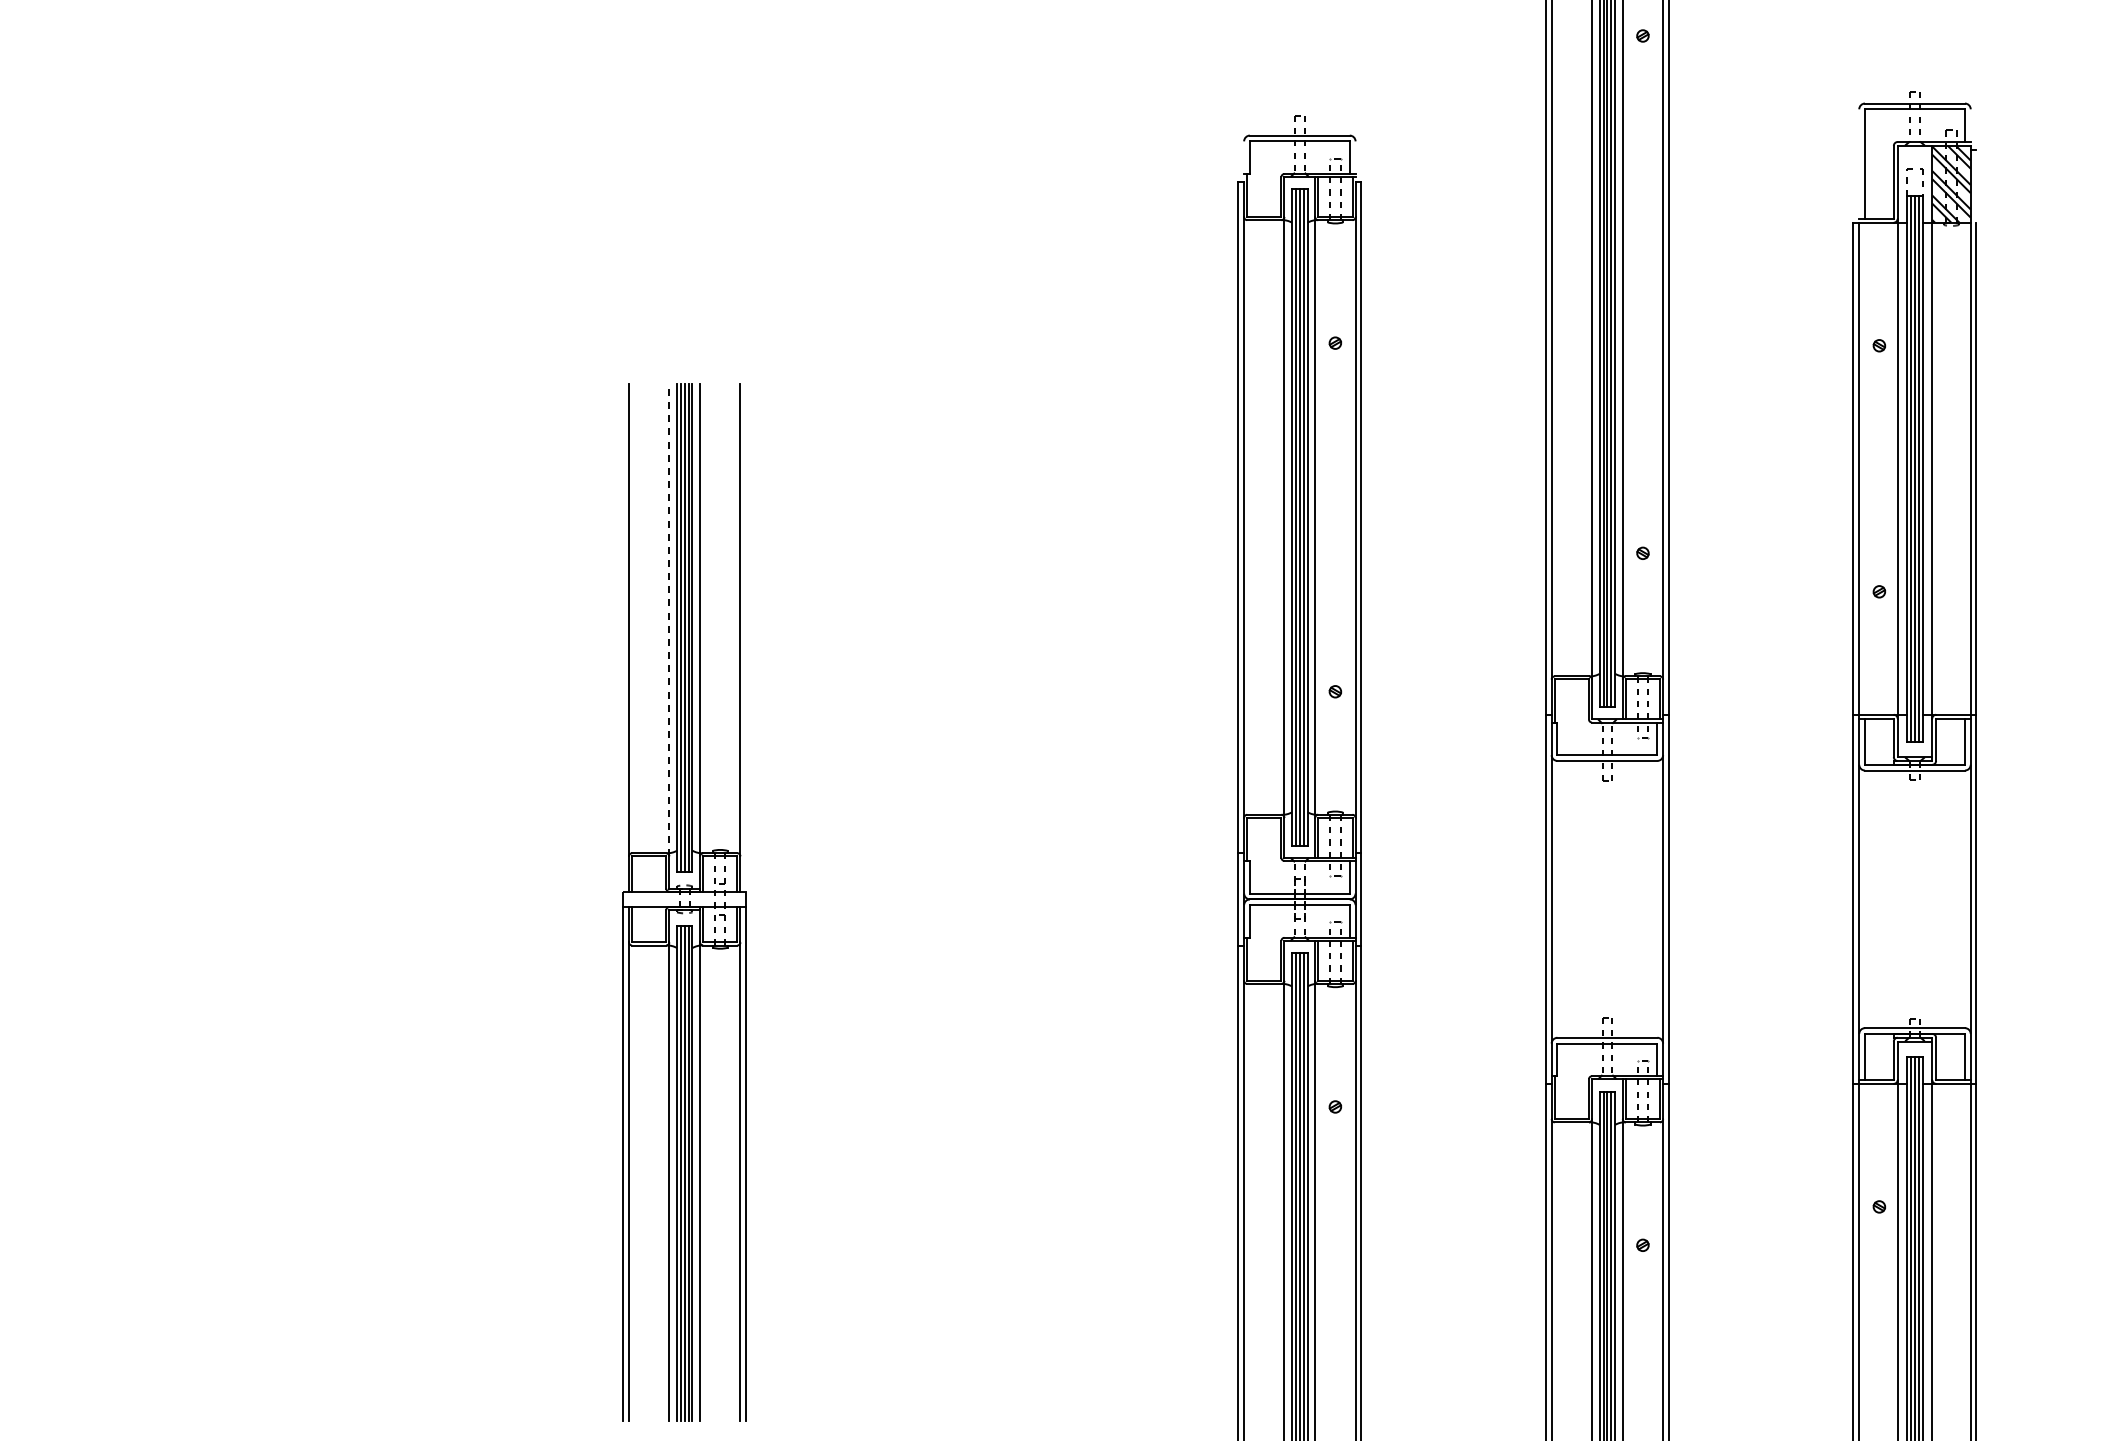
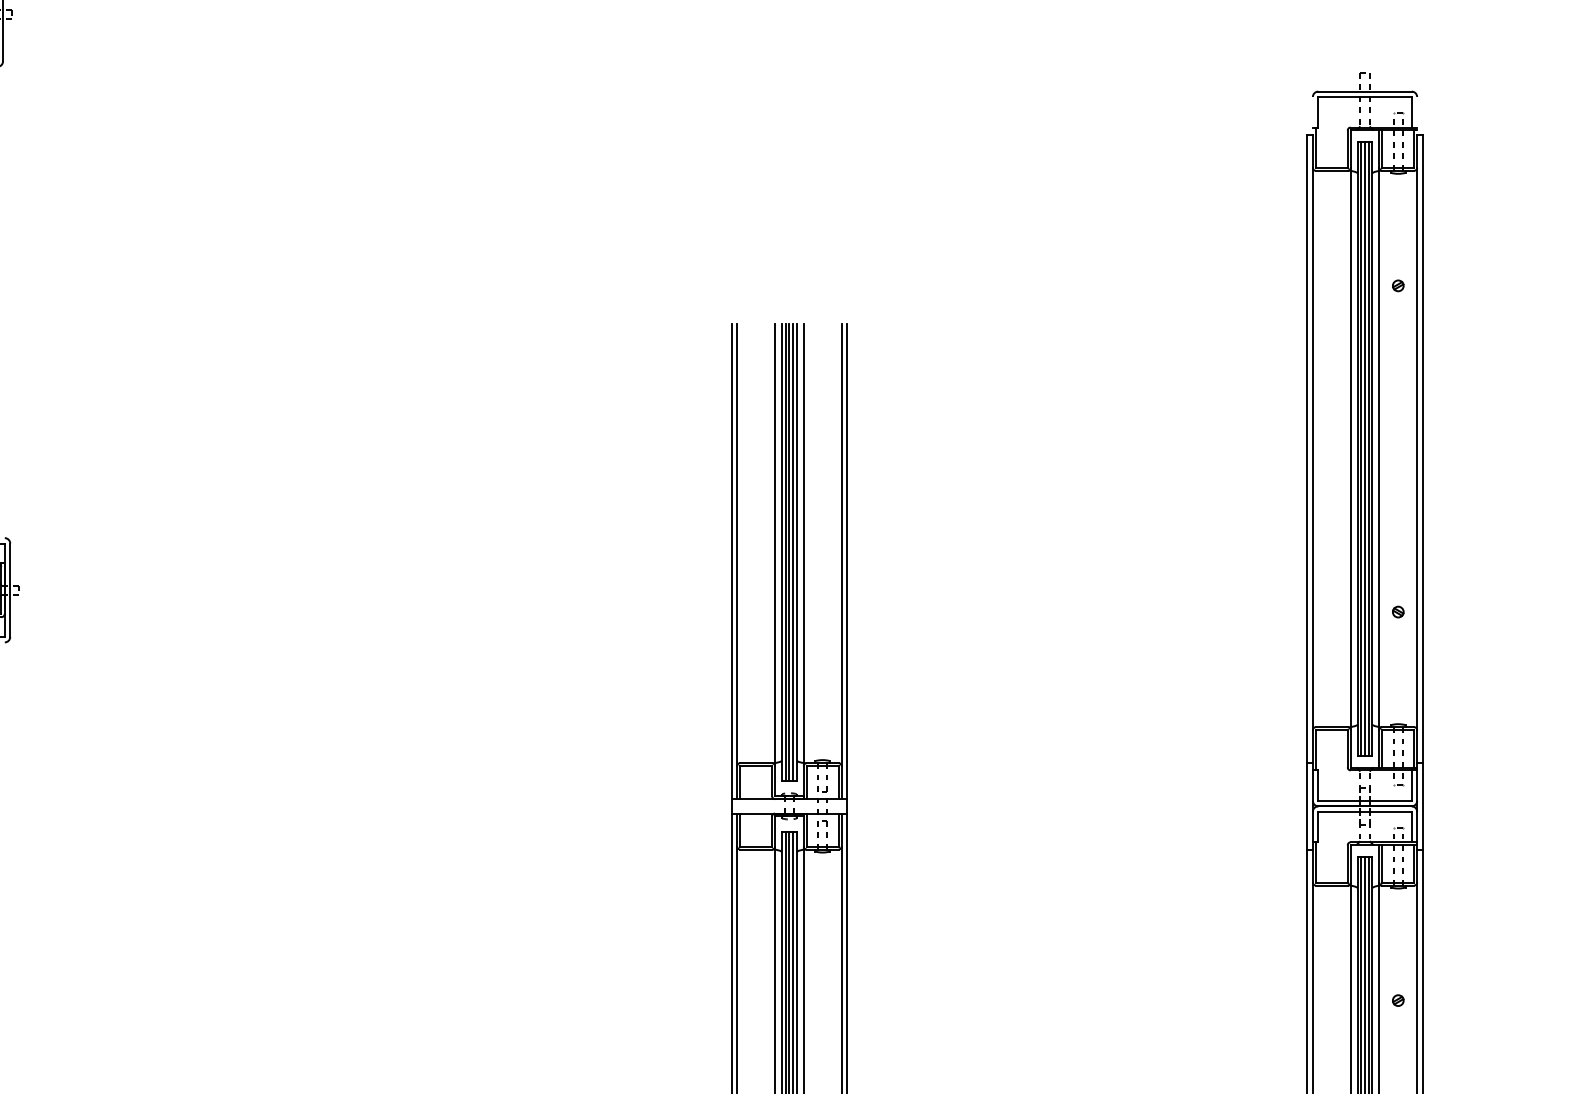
line: (669, 619) -> (775, 544), dashed -> solid
line: (623, 637) -> (732, 561), added
line: (746, 637) -> (847, 561), added

